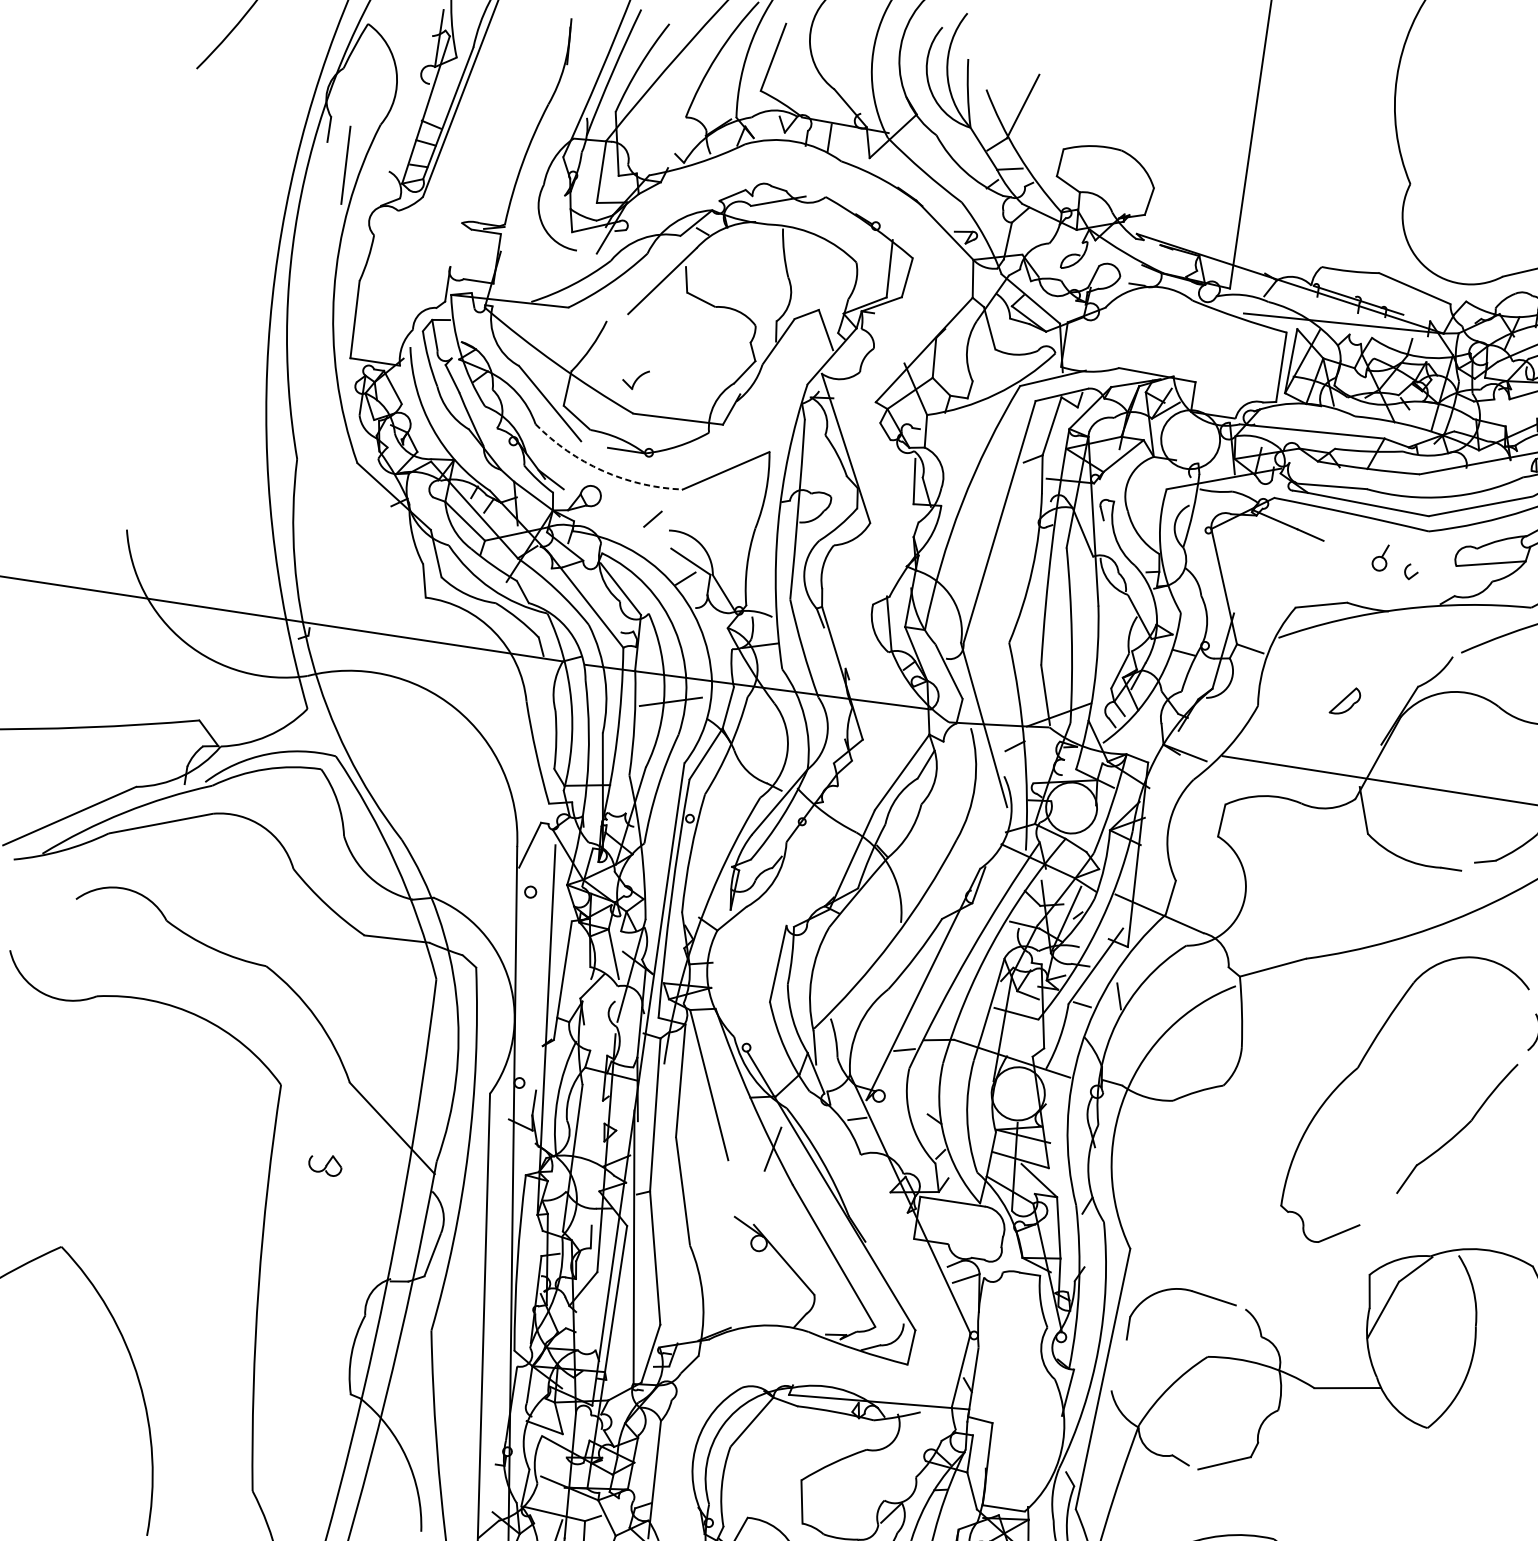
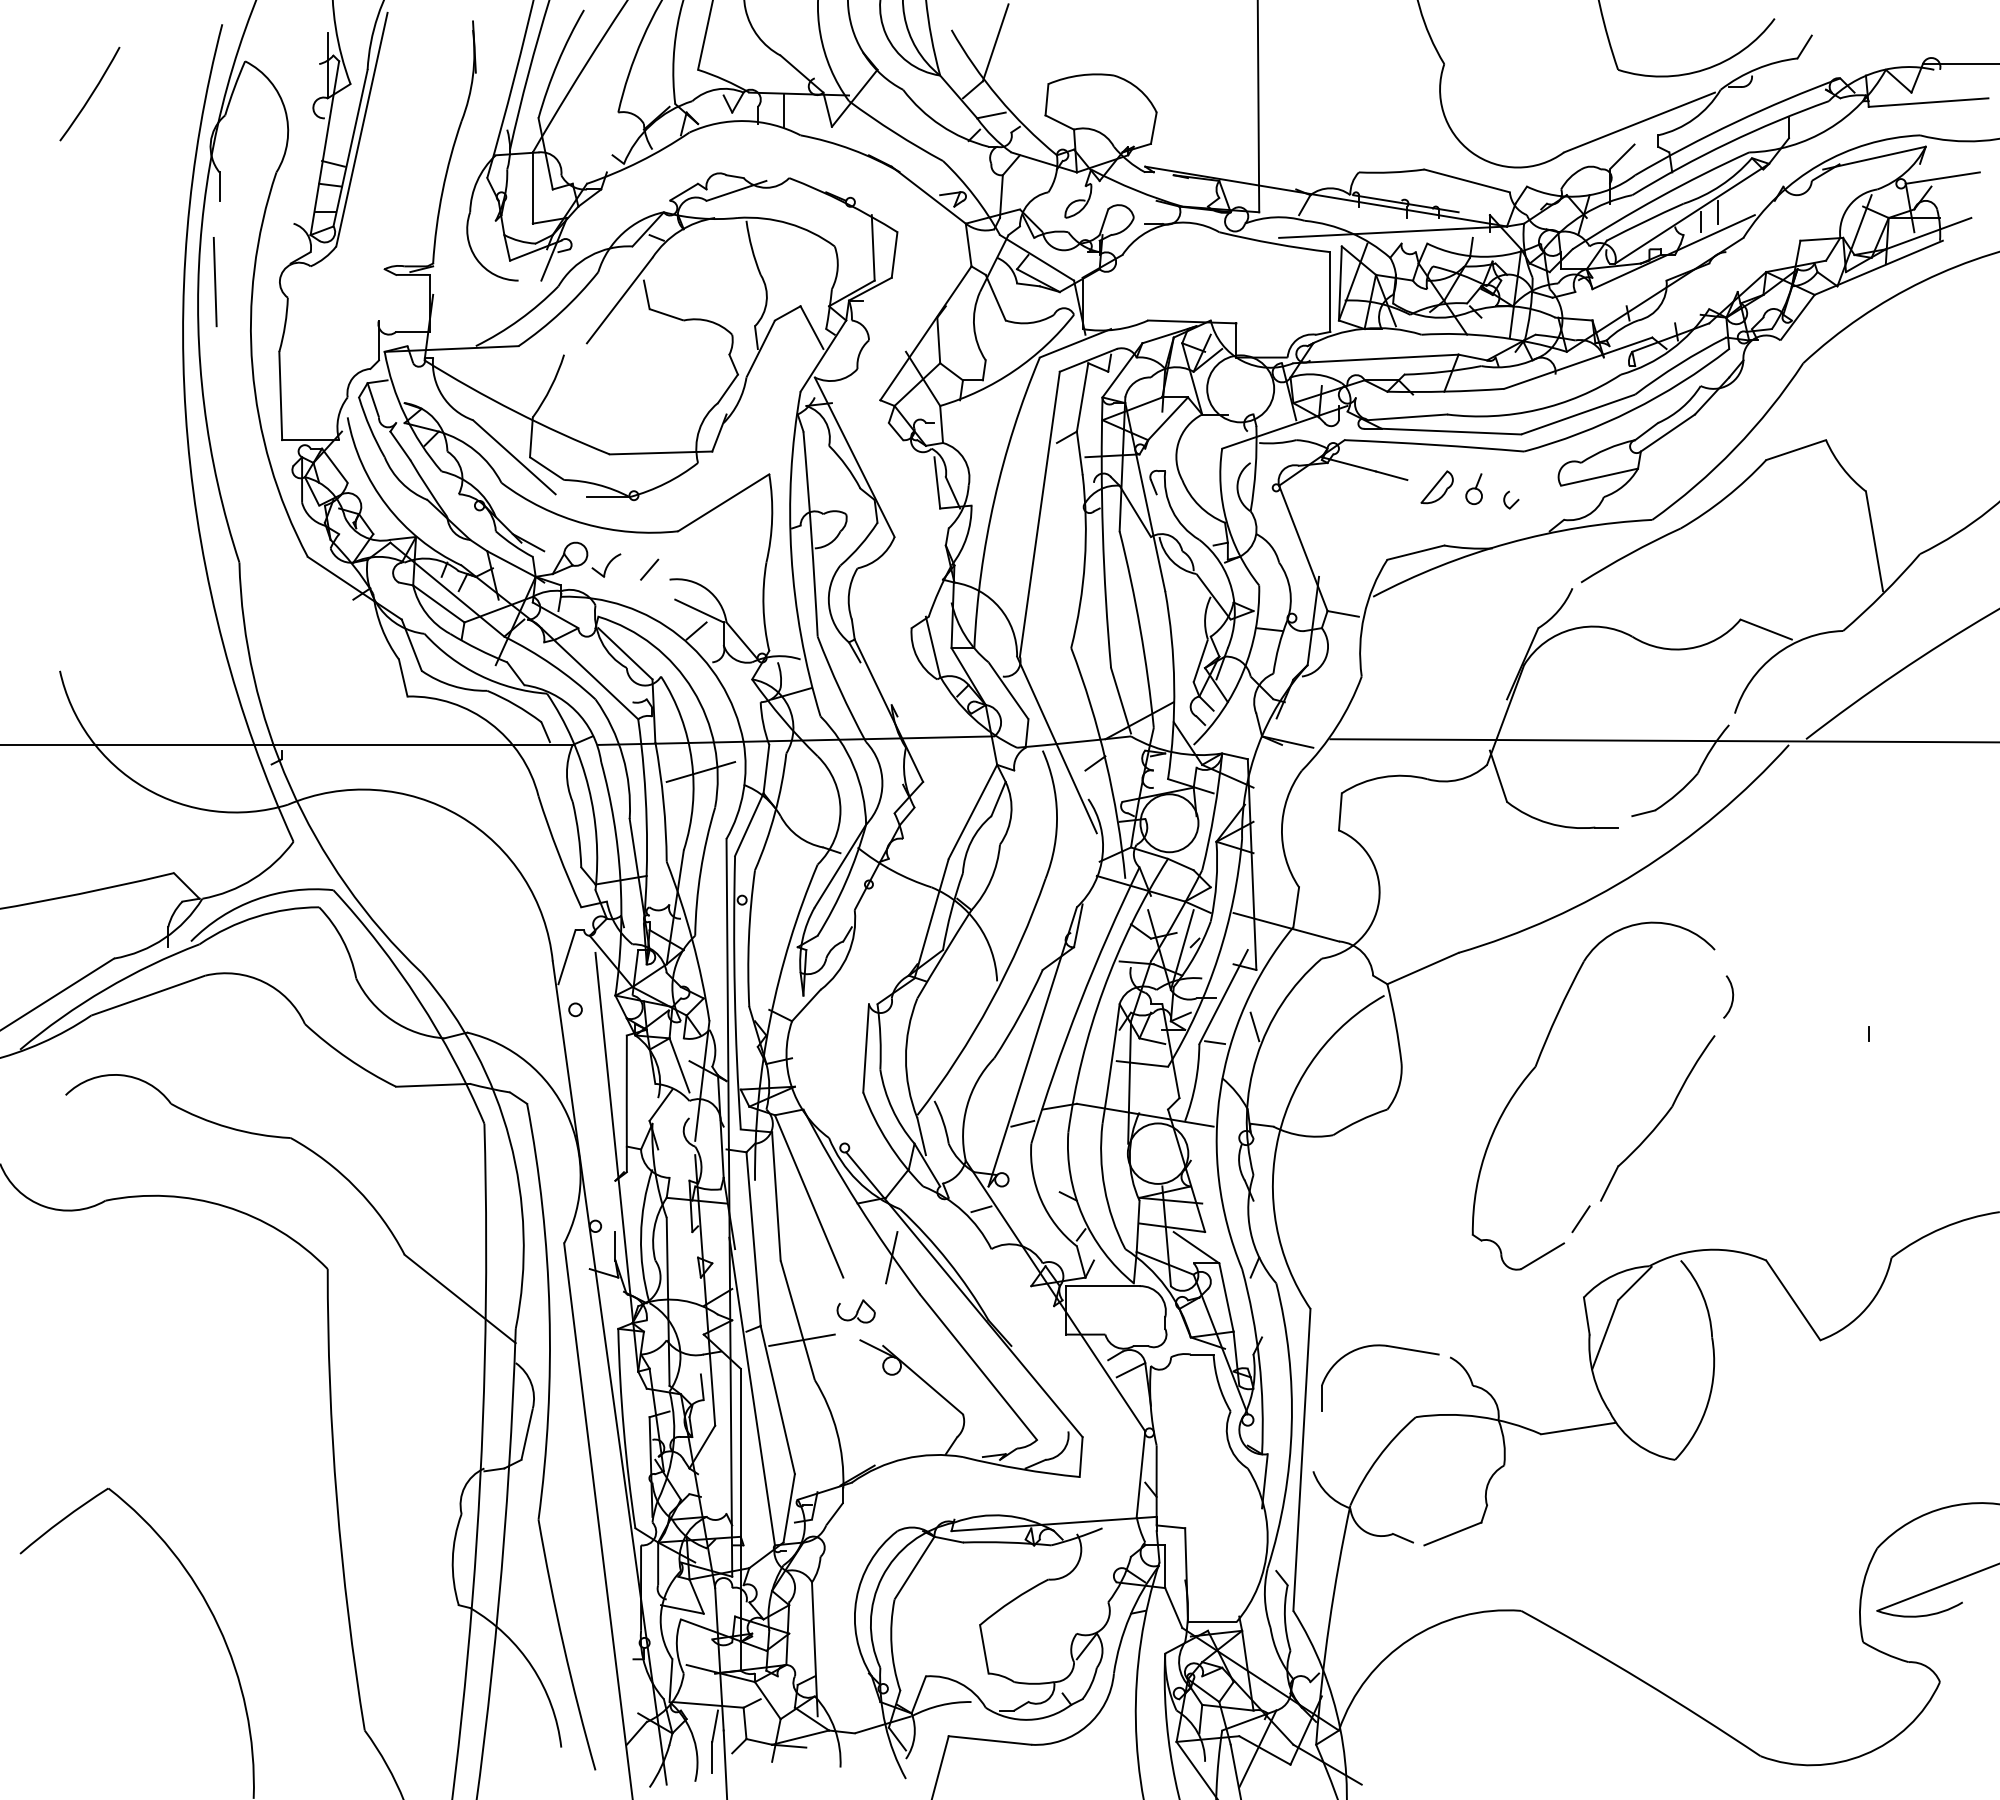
line: (345, 165) -> (214, 282), moved
part: (635, 379) -> (606, 565), moved
arc: (603, 470) -> (585, 523), dashed -> solid
part: (1344, 701) -> (1436, 487), moved
part: (324, 1164) -> (855, 1311), moved
line: (1376, 1206) -> (1580, 1219), added
line: (683, 1208) -> (801, 1339), added

